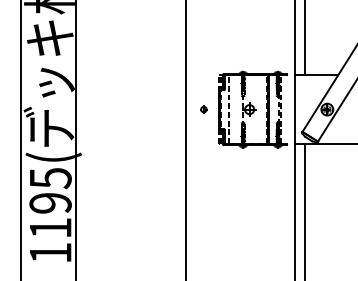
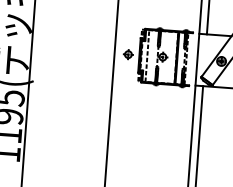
part: (203, 109) -> (128, 54), size x1.67

